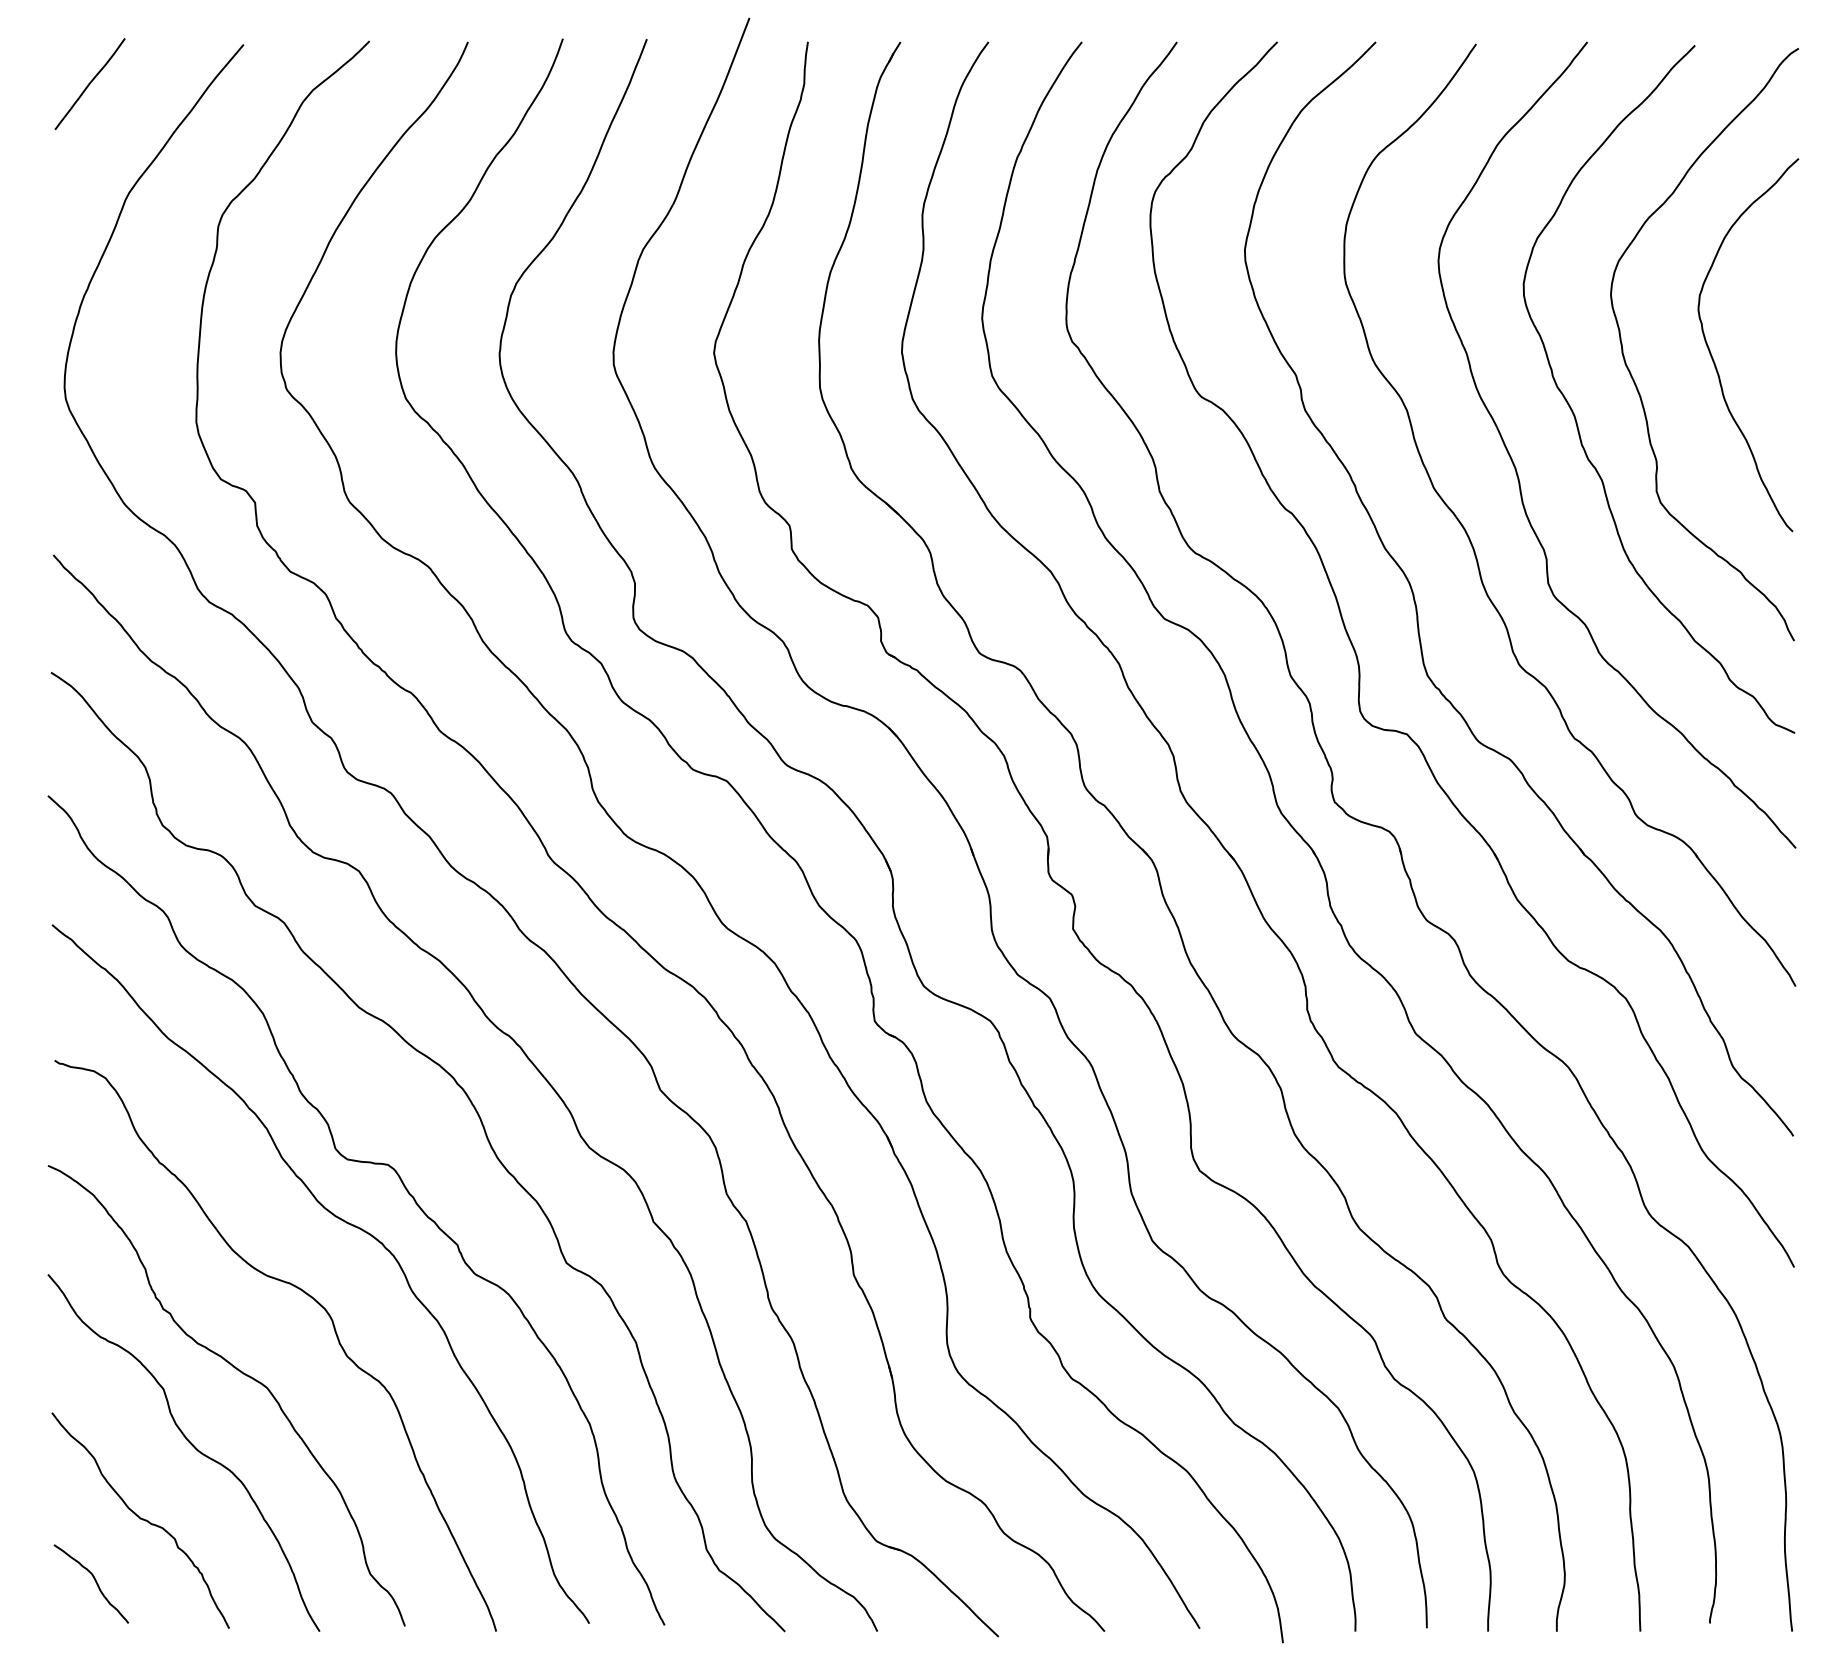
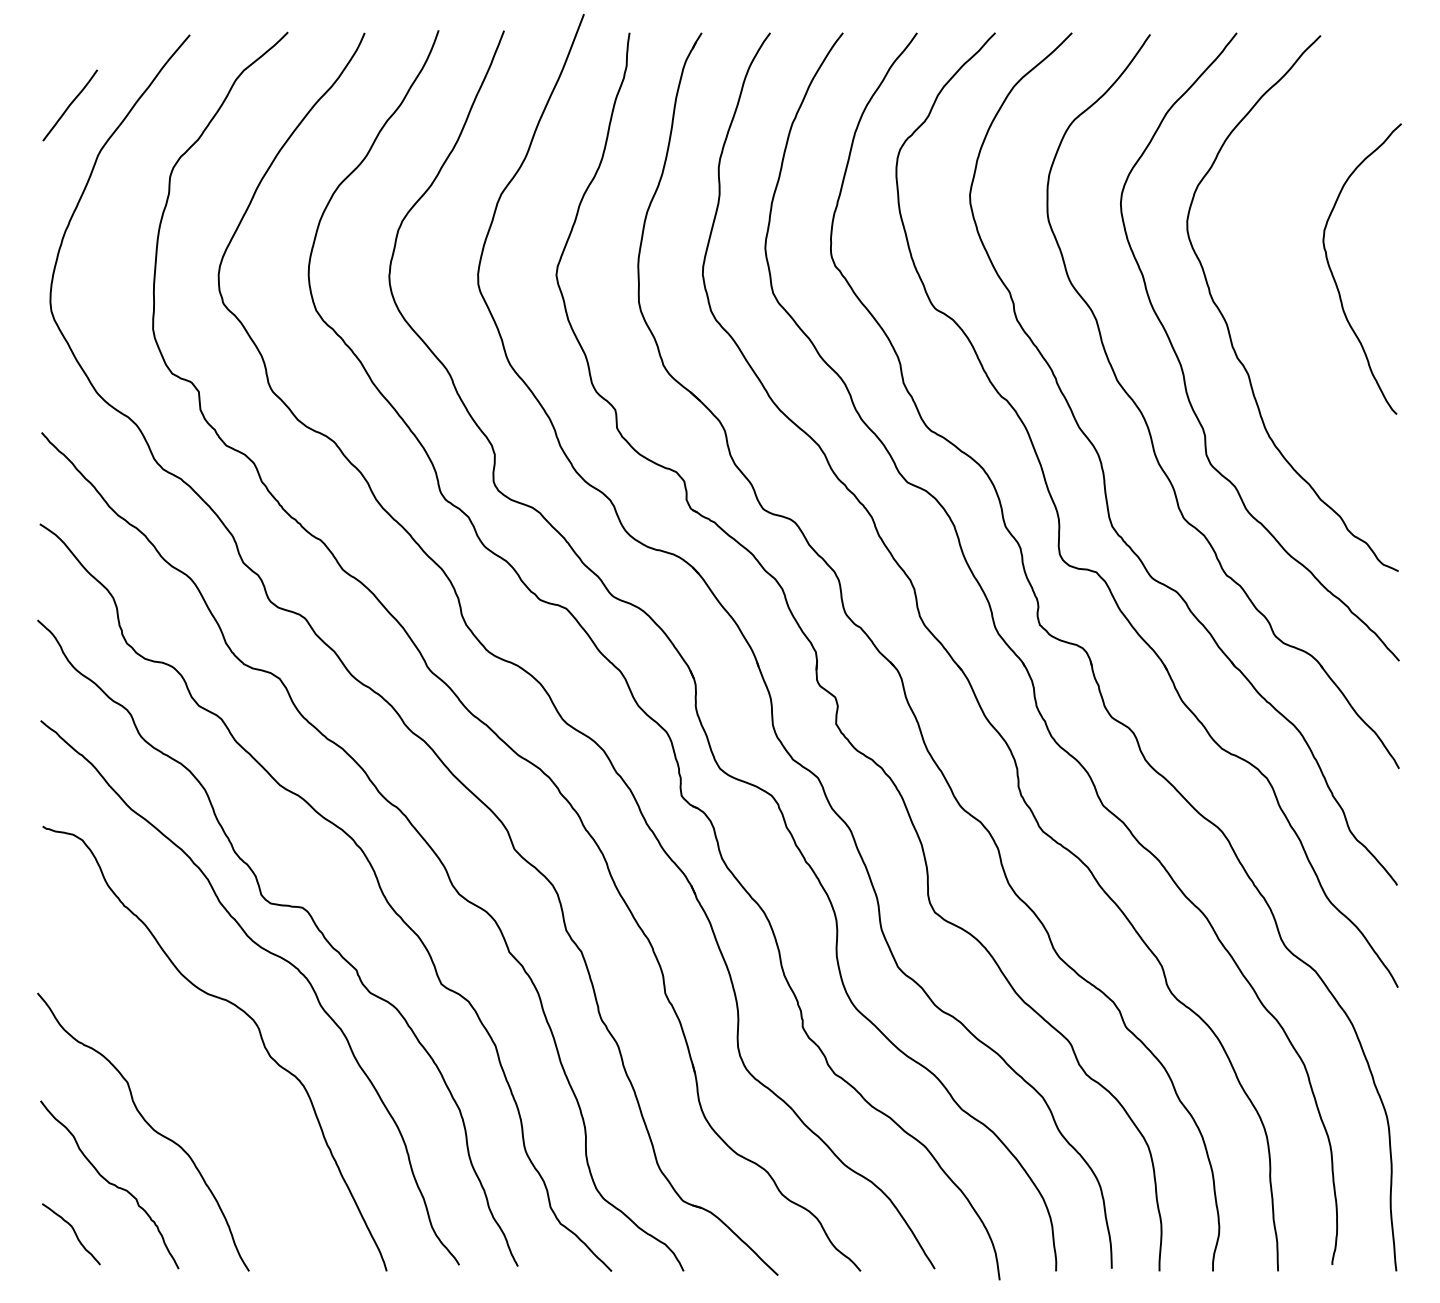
curve: (89, 84) -> (69, 105), moved
curve: (1634, 379) -> (1273, 295), removed
curve: (241, 1373) -> (188, 1070), removed

